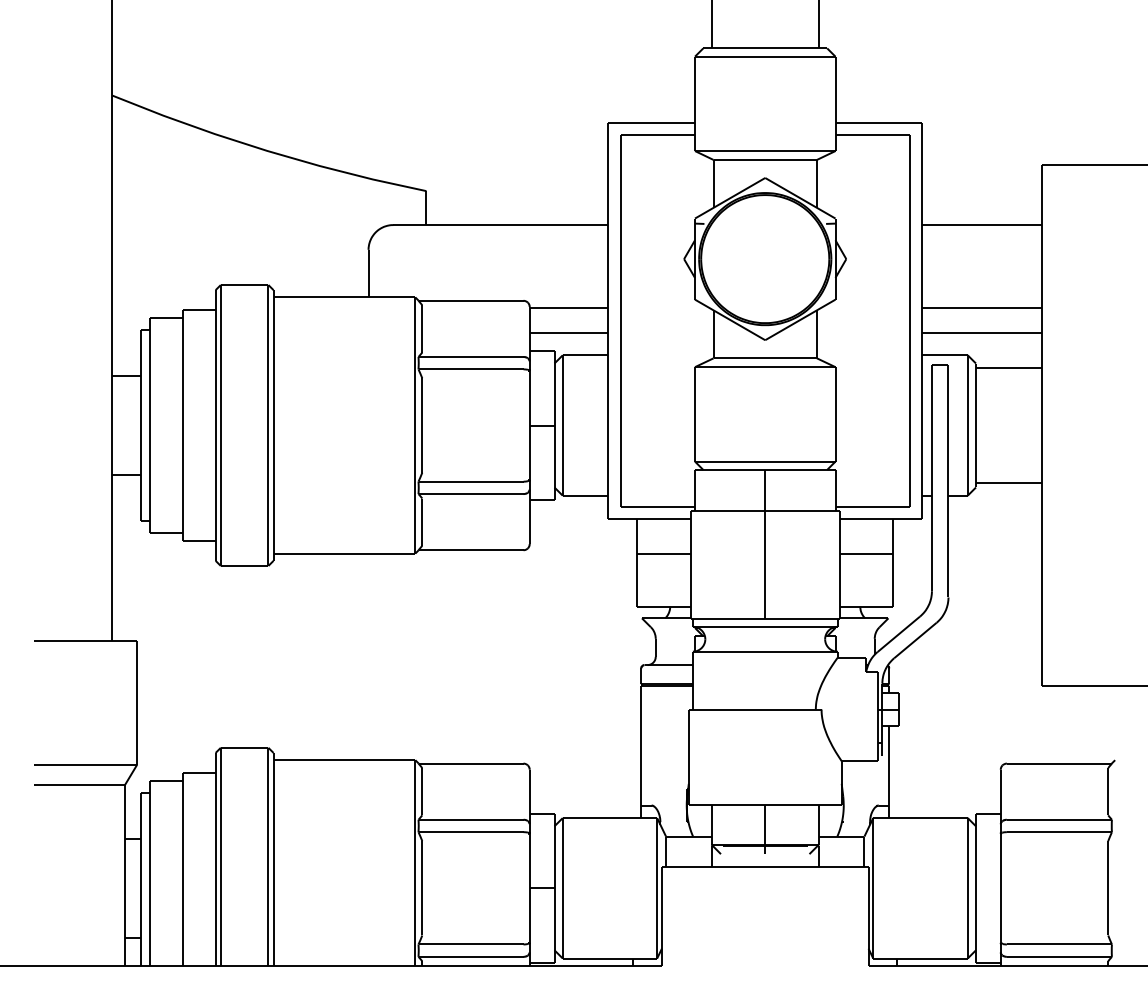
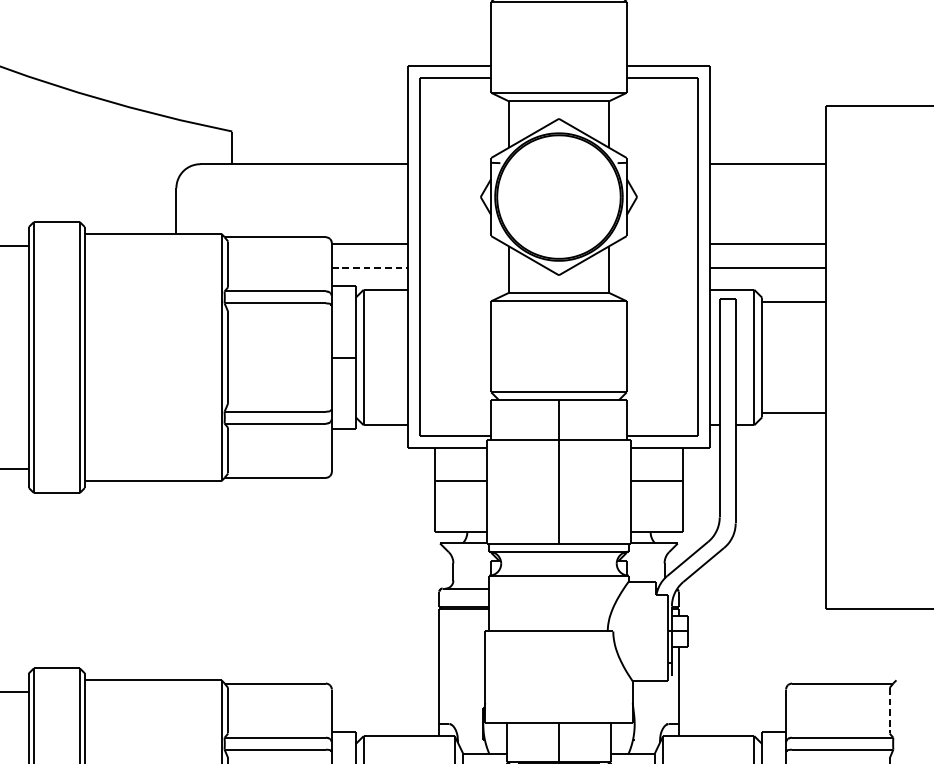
line: (569, 332) -> (370, 267), solid -> dashed
line: (1108, 791) -> (890, 710), solid -> dashed

